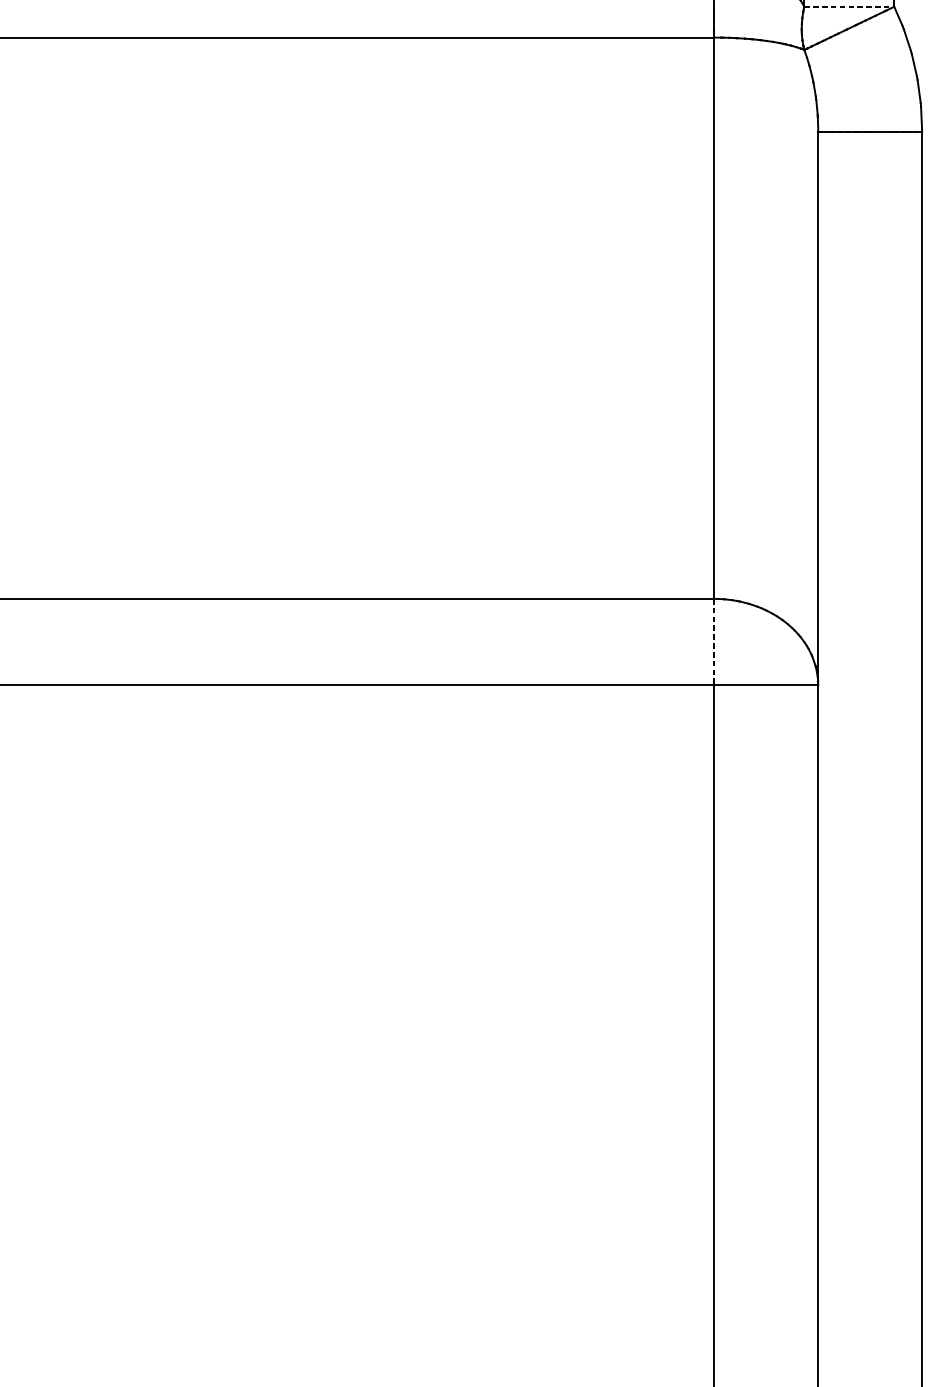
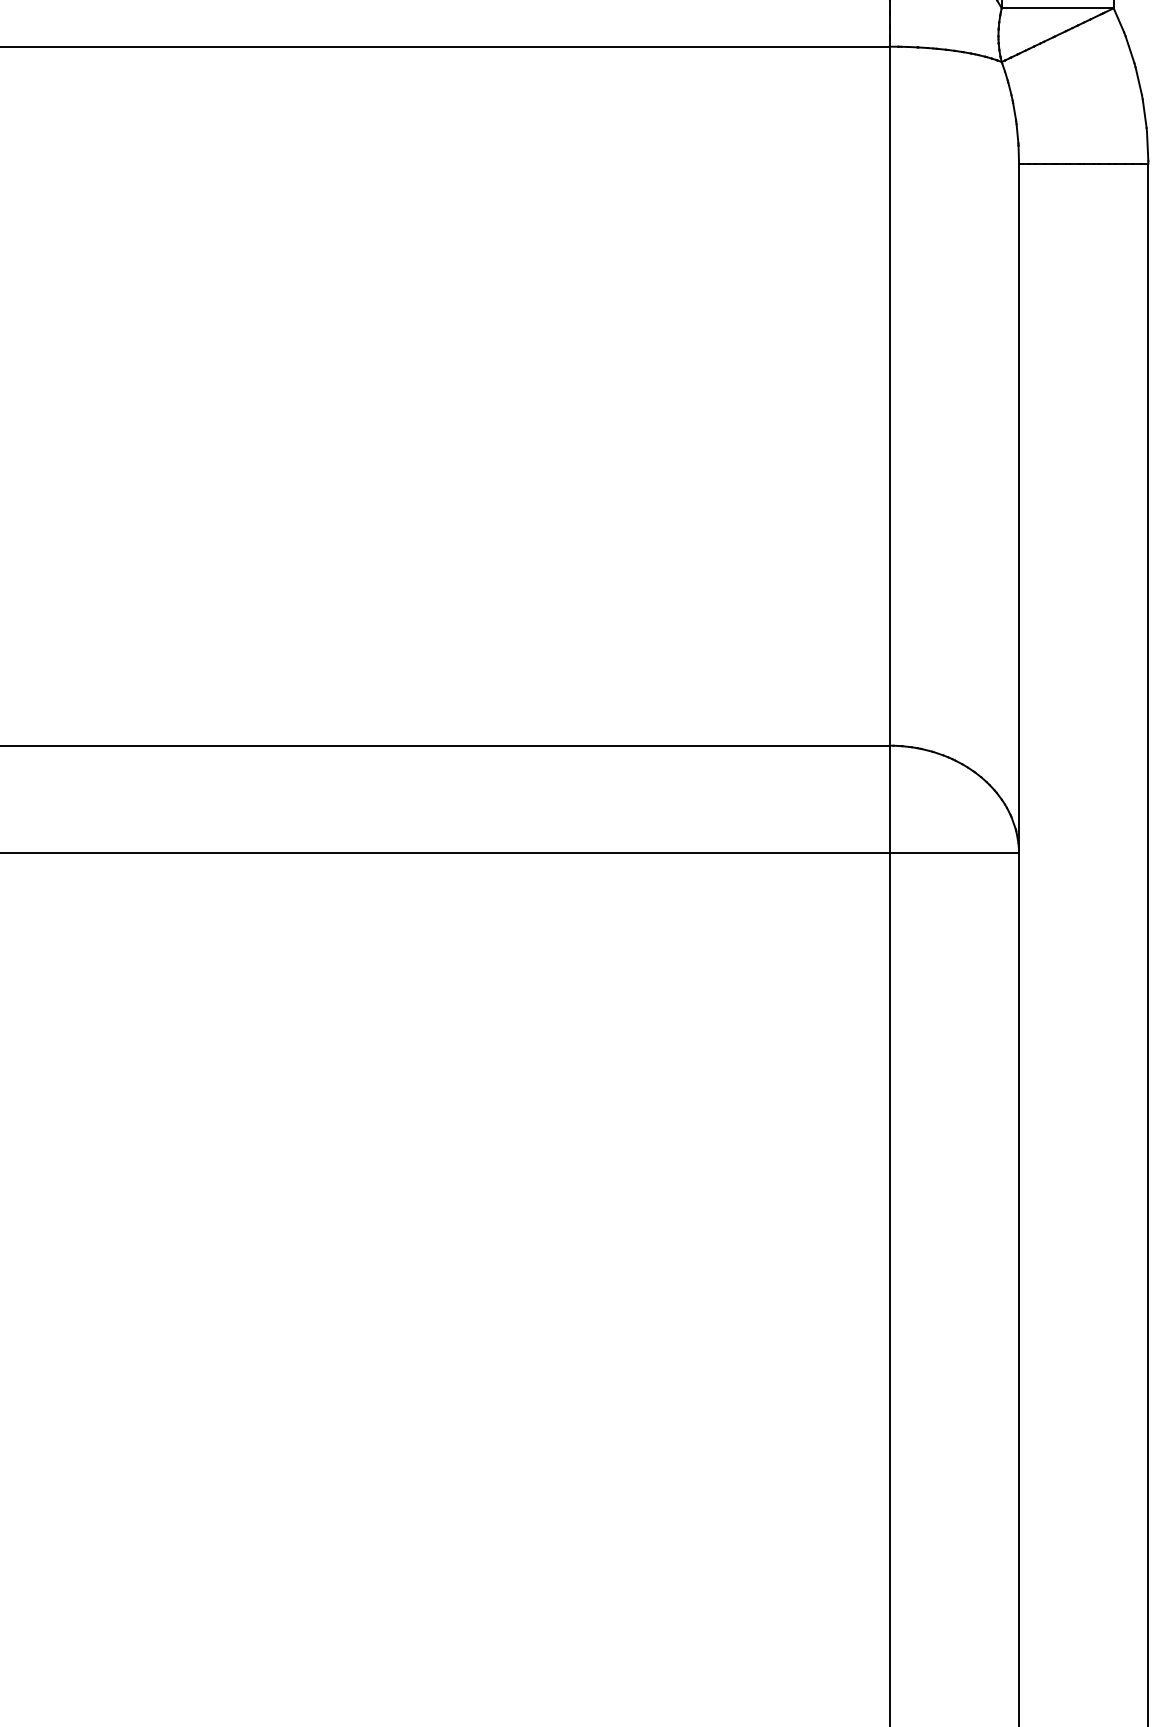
line: (849, 6) -> (1057, 8), dashed -> solid
line: (714, 642) -> (889, 799), dashed -> solid

